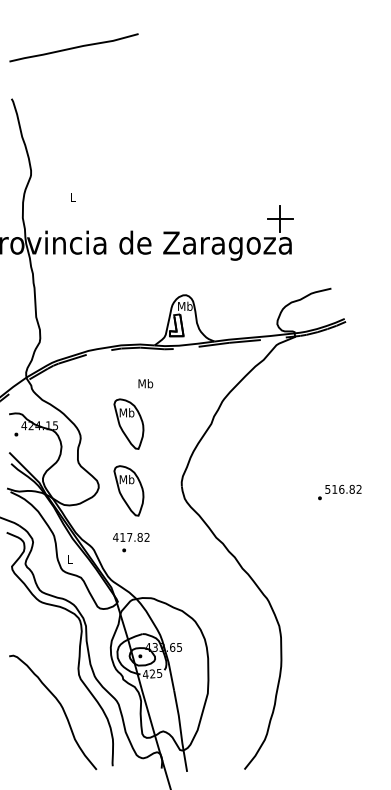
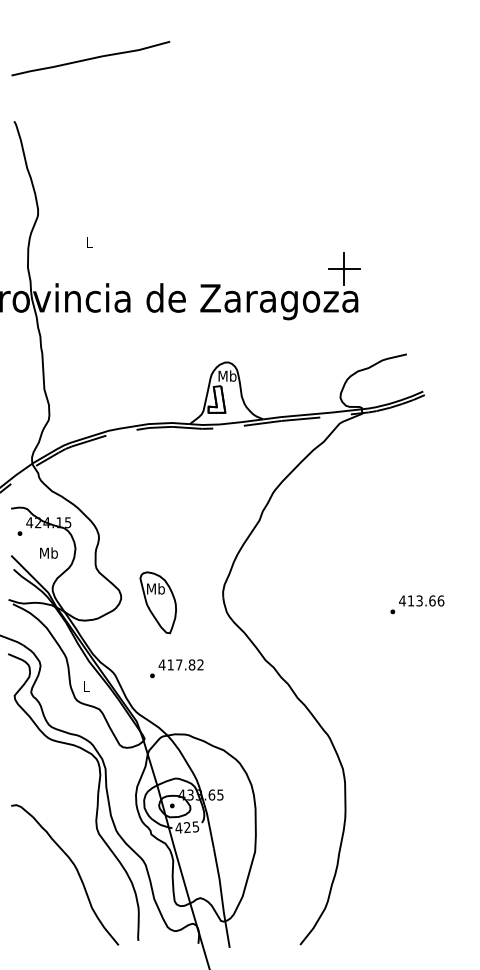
text: (145, 383) -> (48, 552), moved
part: (128, 423) -> (157, 520), removed
text: (343, 489) -> (421, 600), 516.82 -> 413.66
text: (130, 537) -> (180, 664), moved

